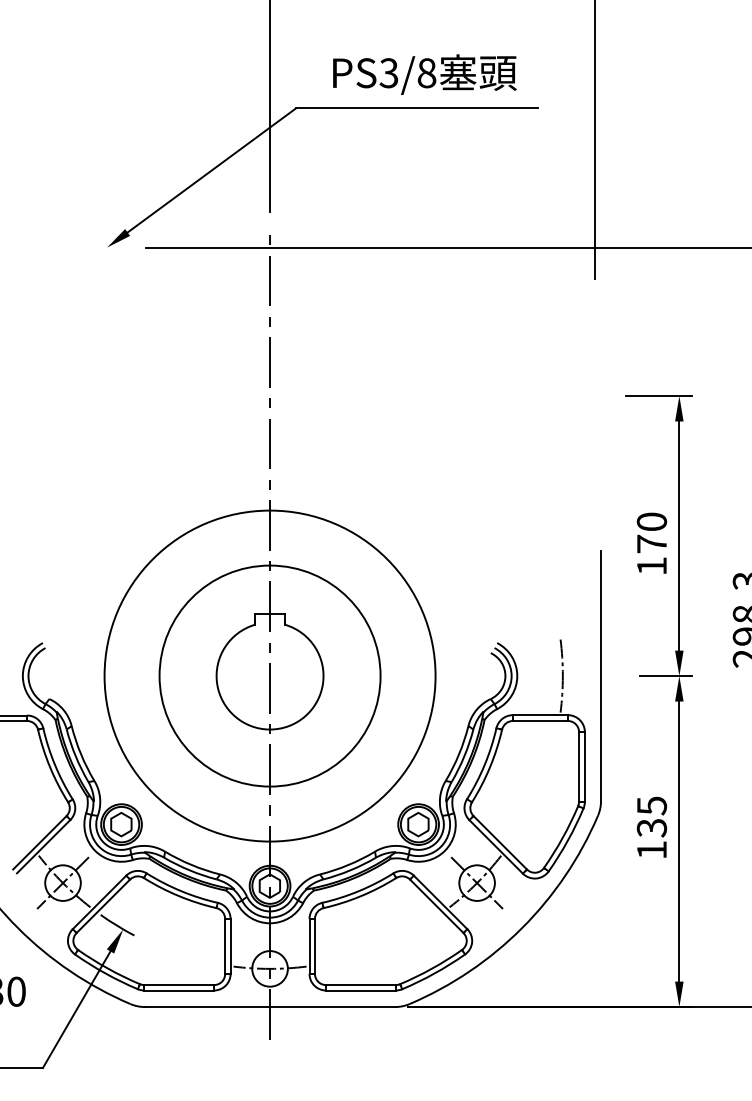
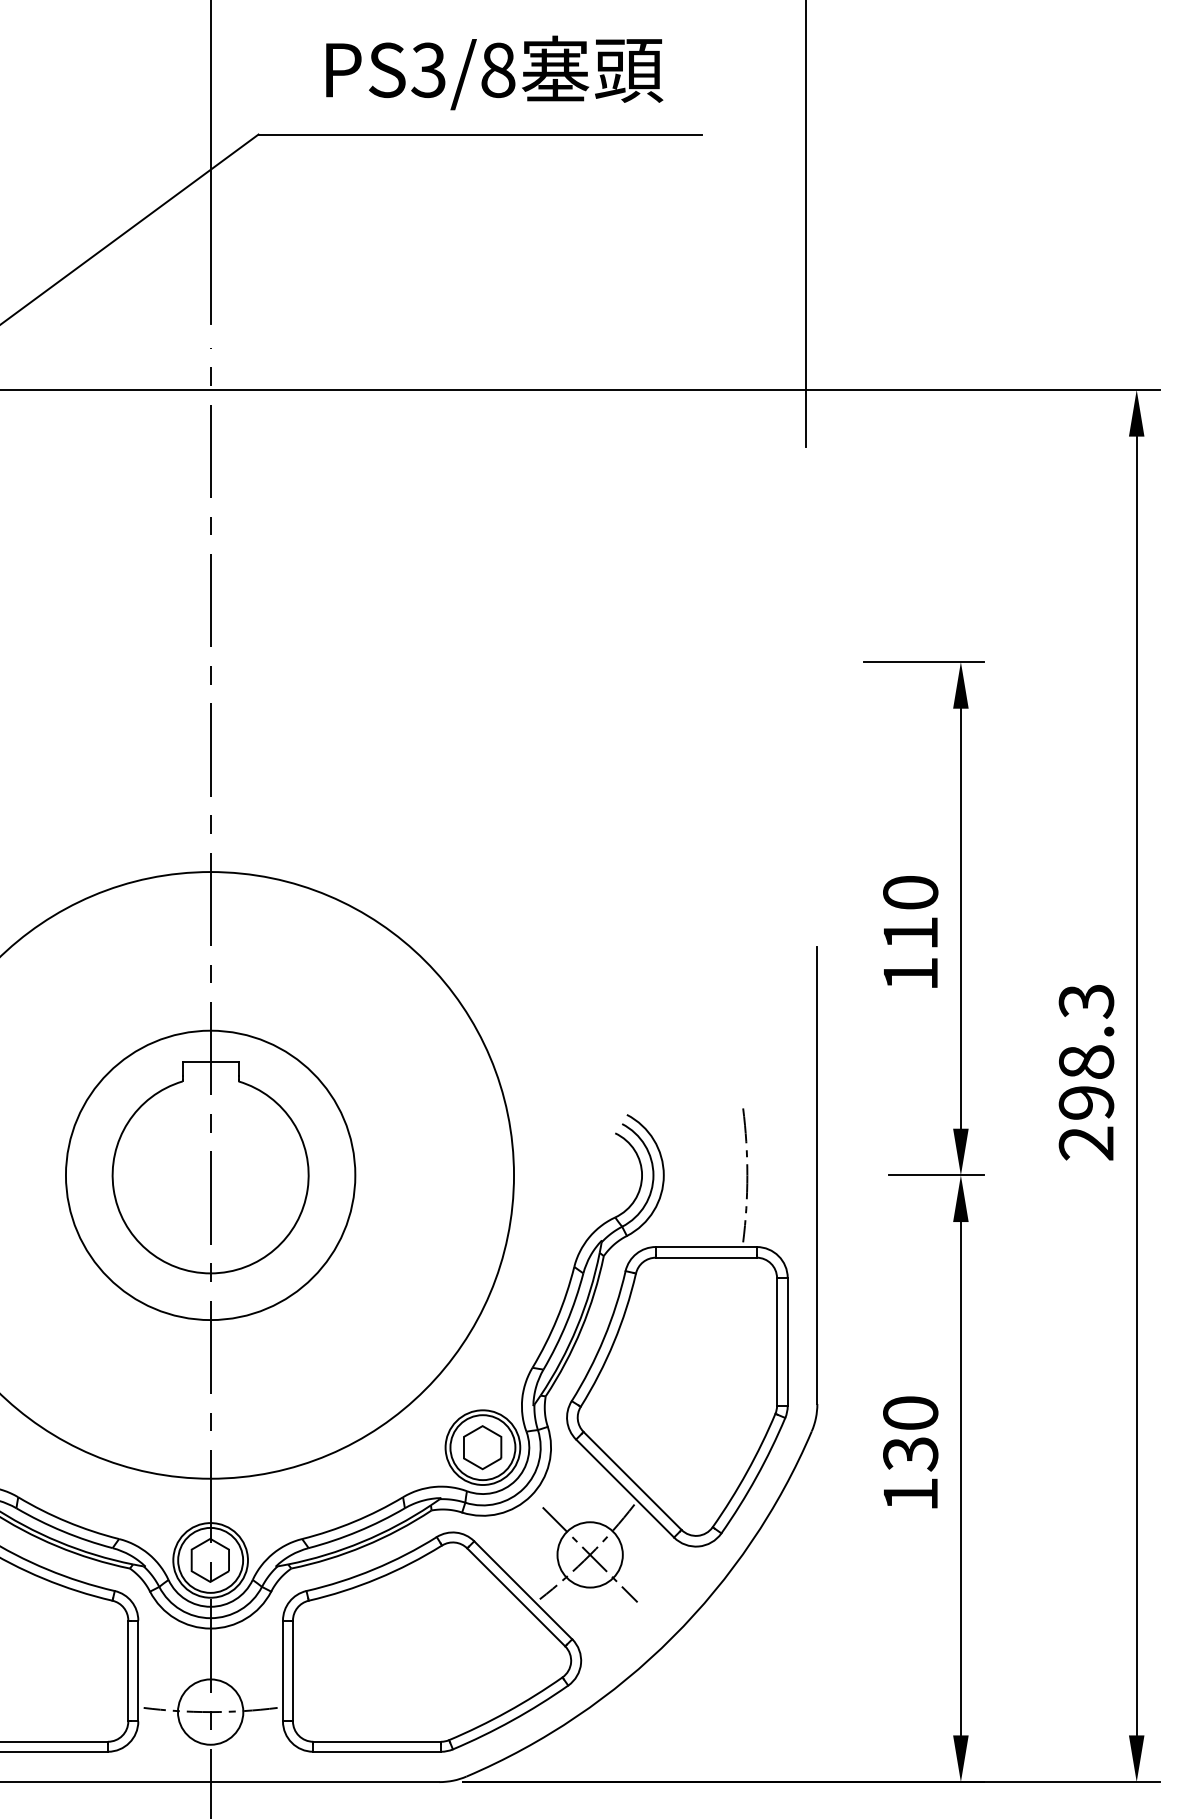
text: (651, 543) -> (909, 932), 170 -> 110
circle: (270, 676) -> (211, 1176), size x0.71
text: (651, 805) -> (909, 1412), 135 -> 130

